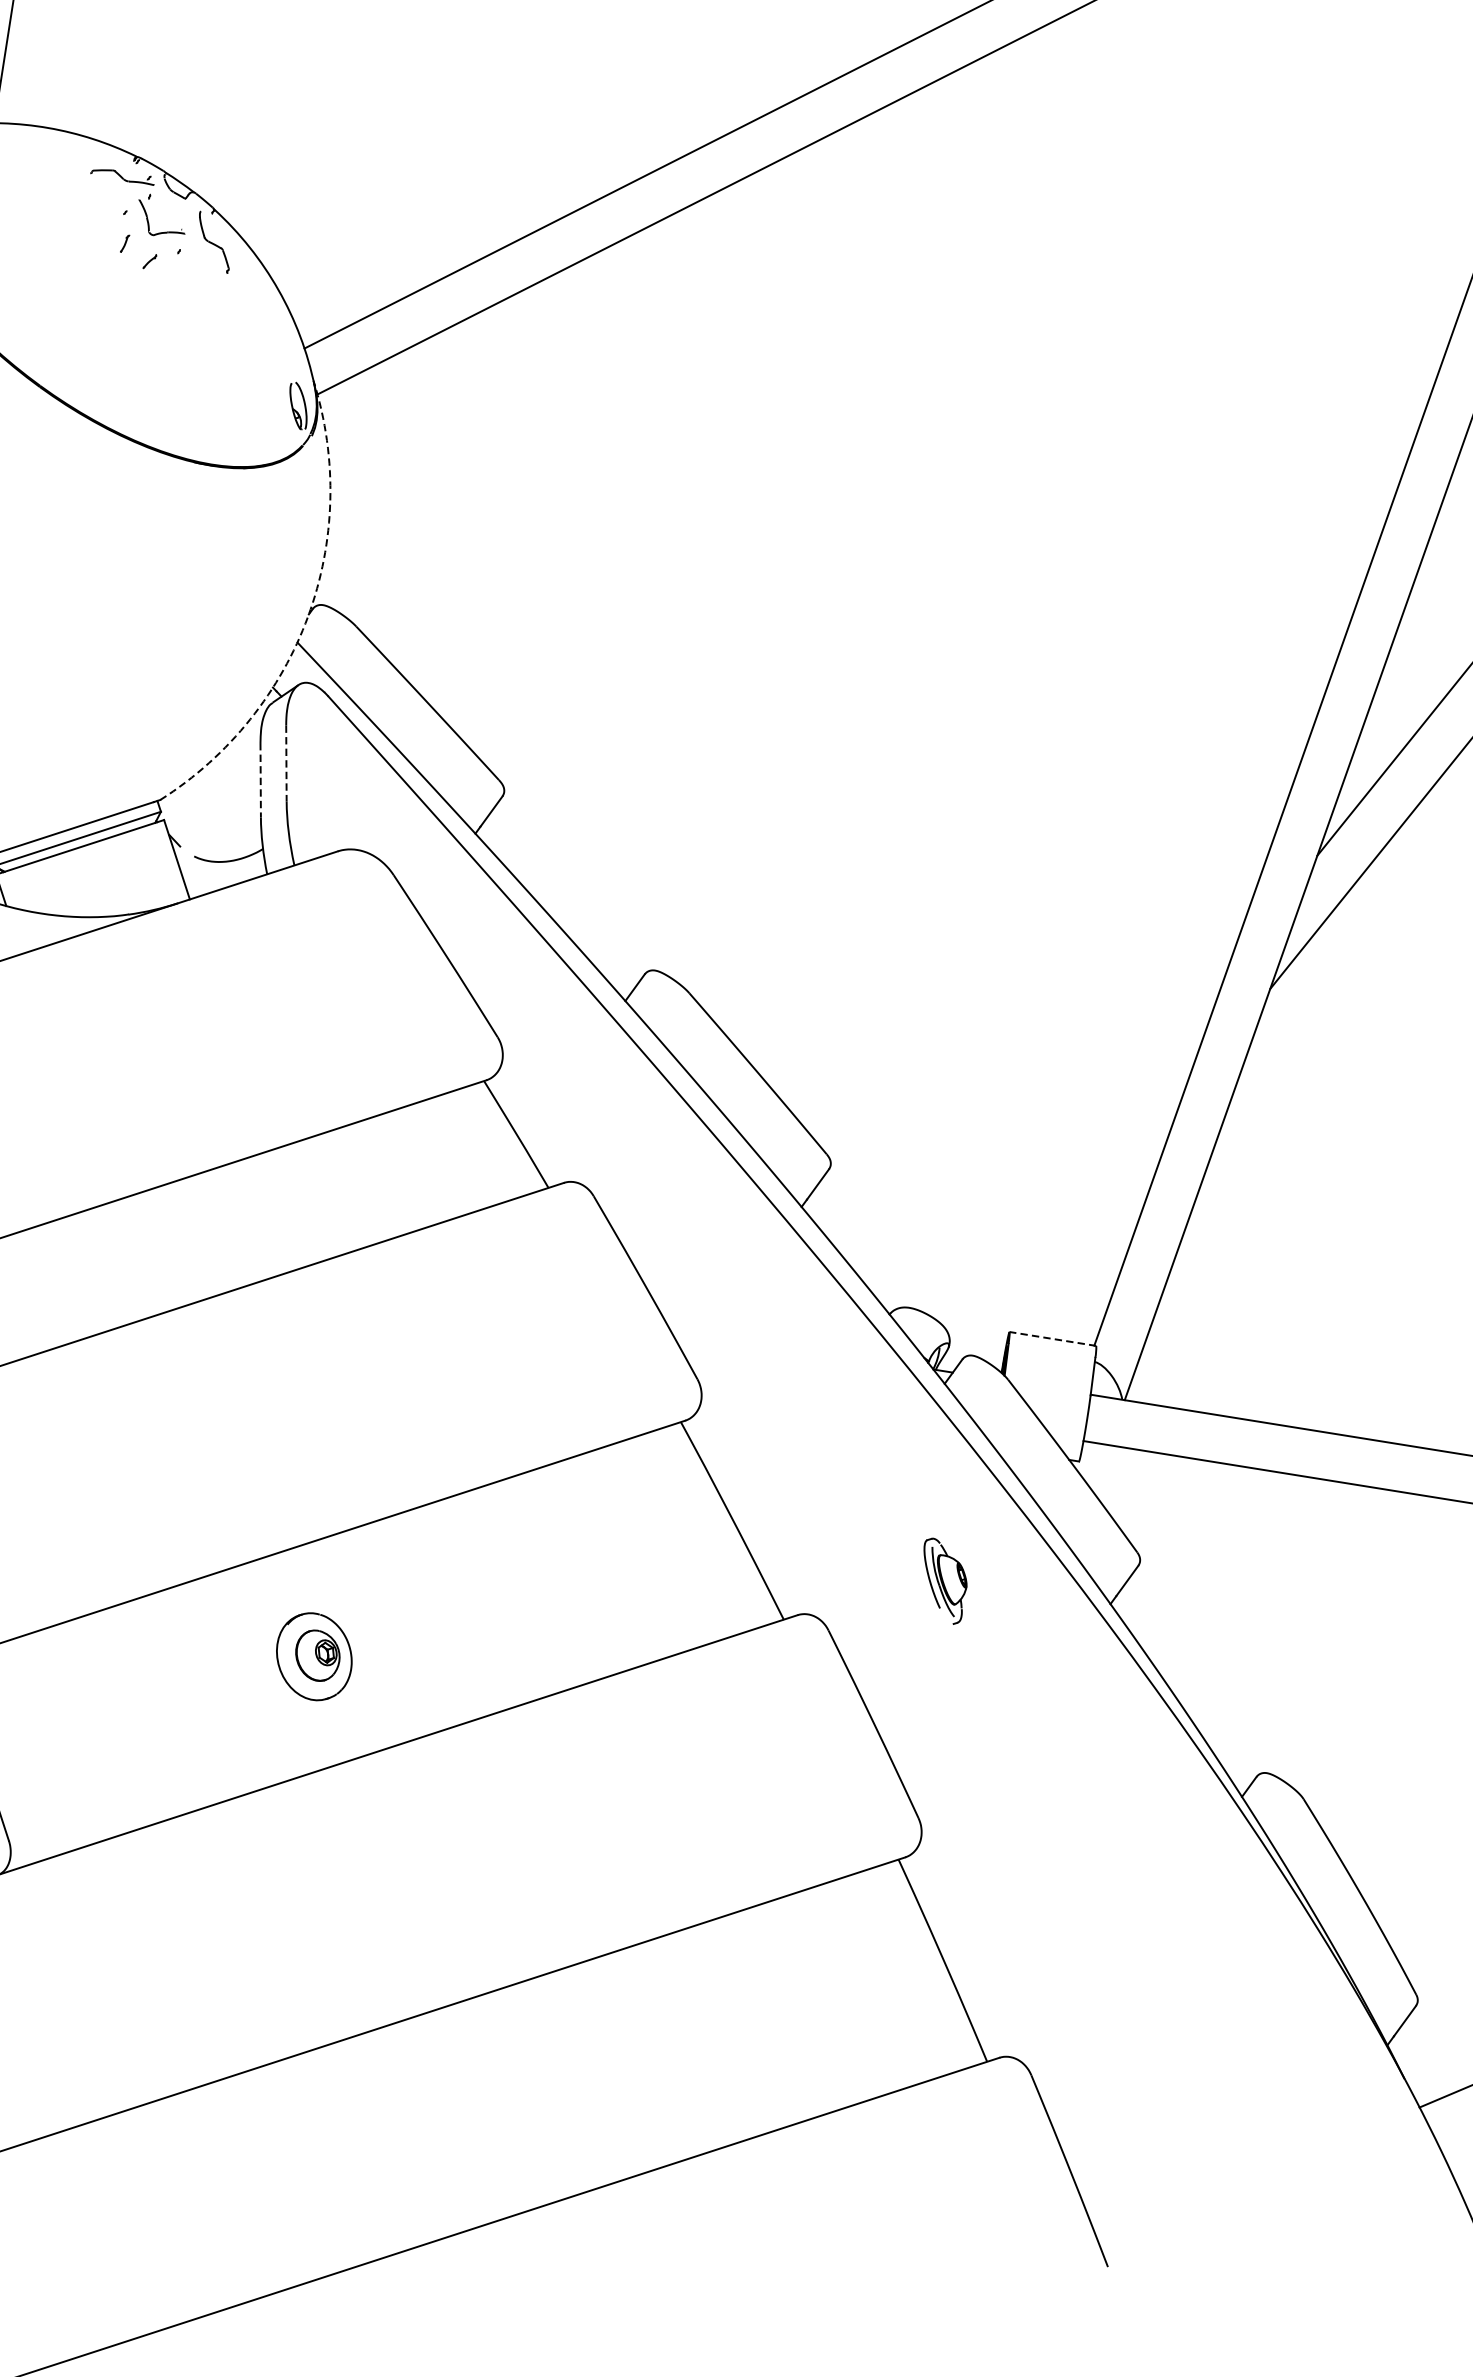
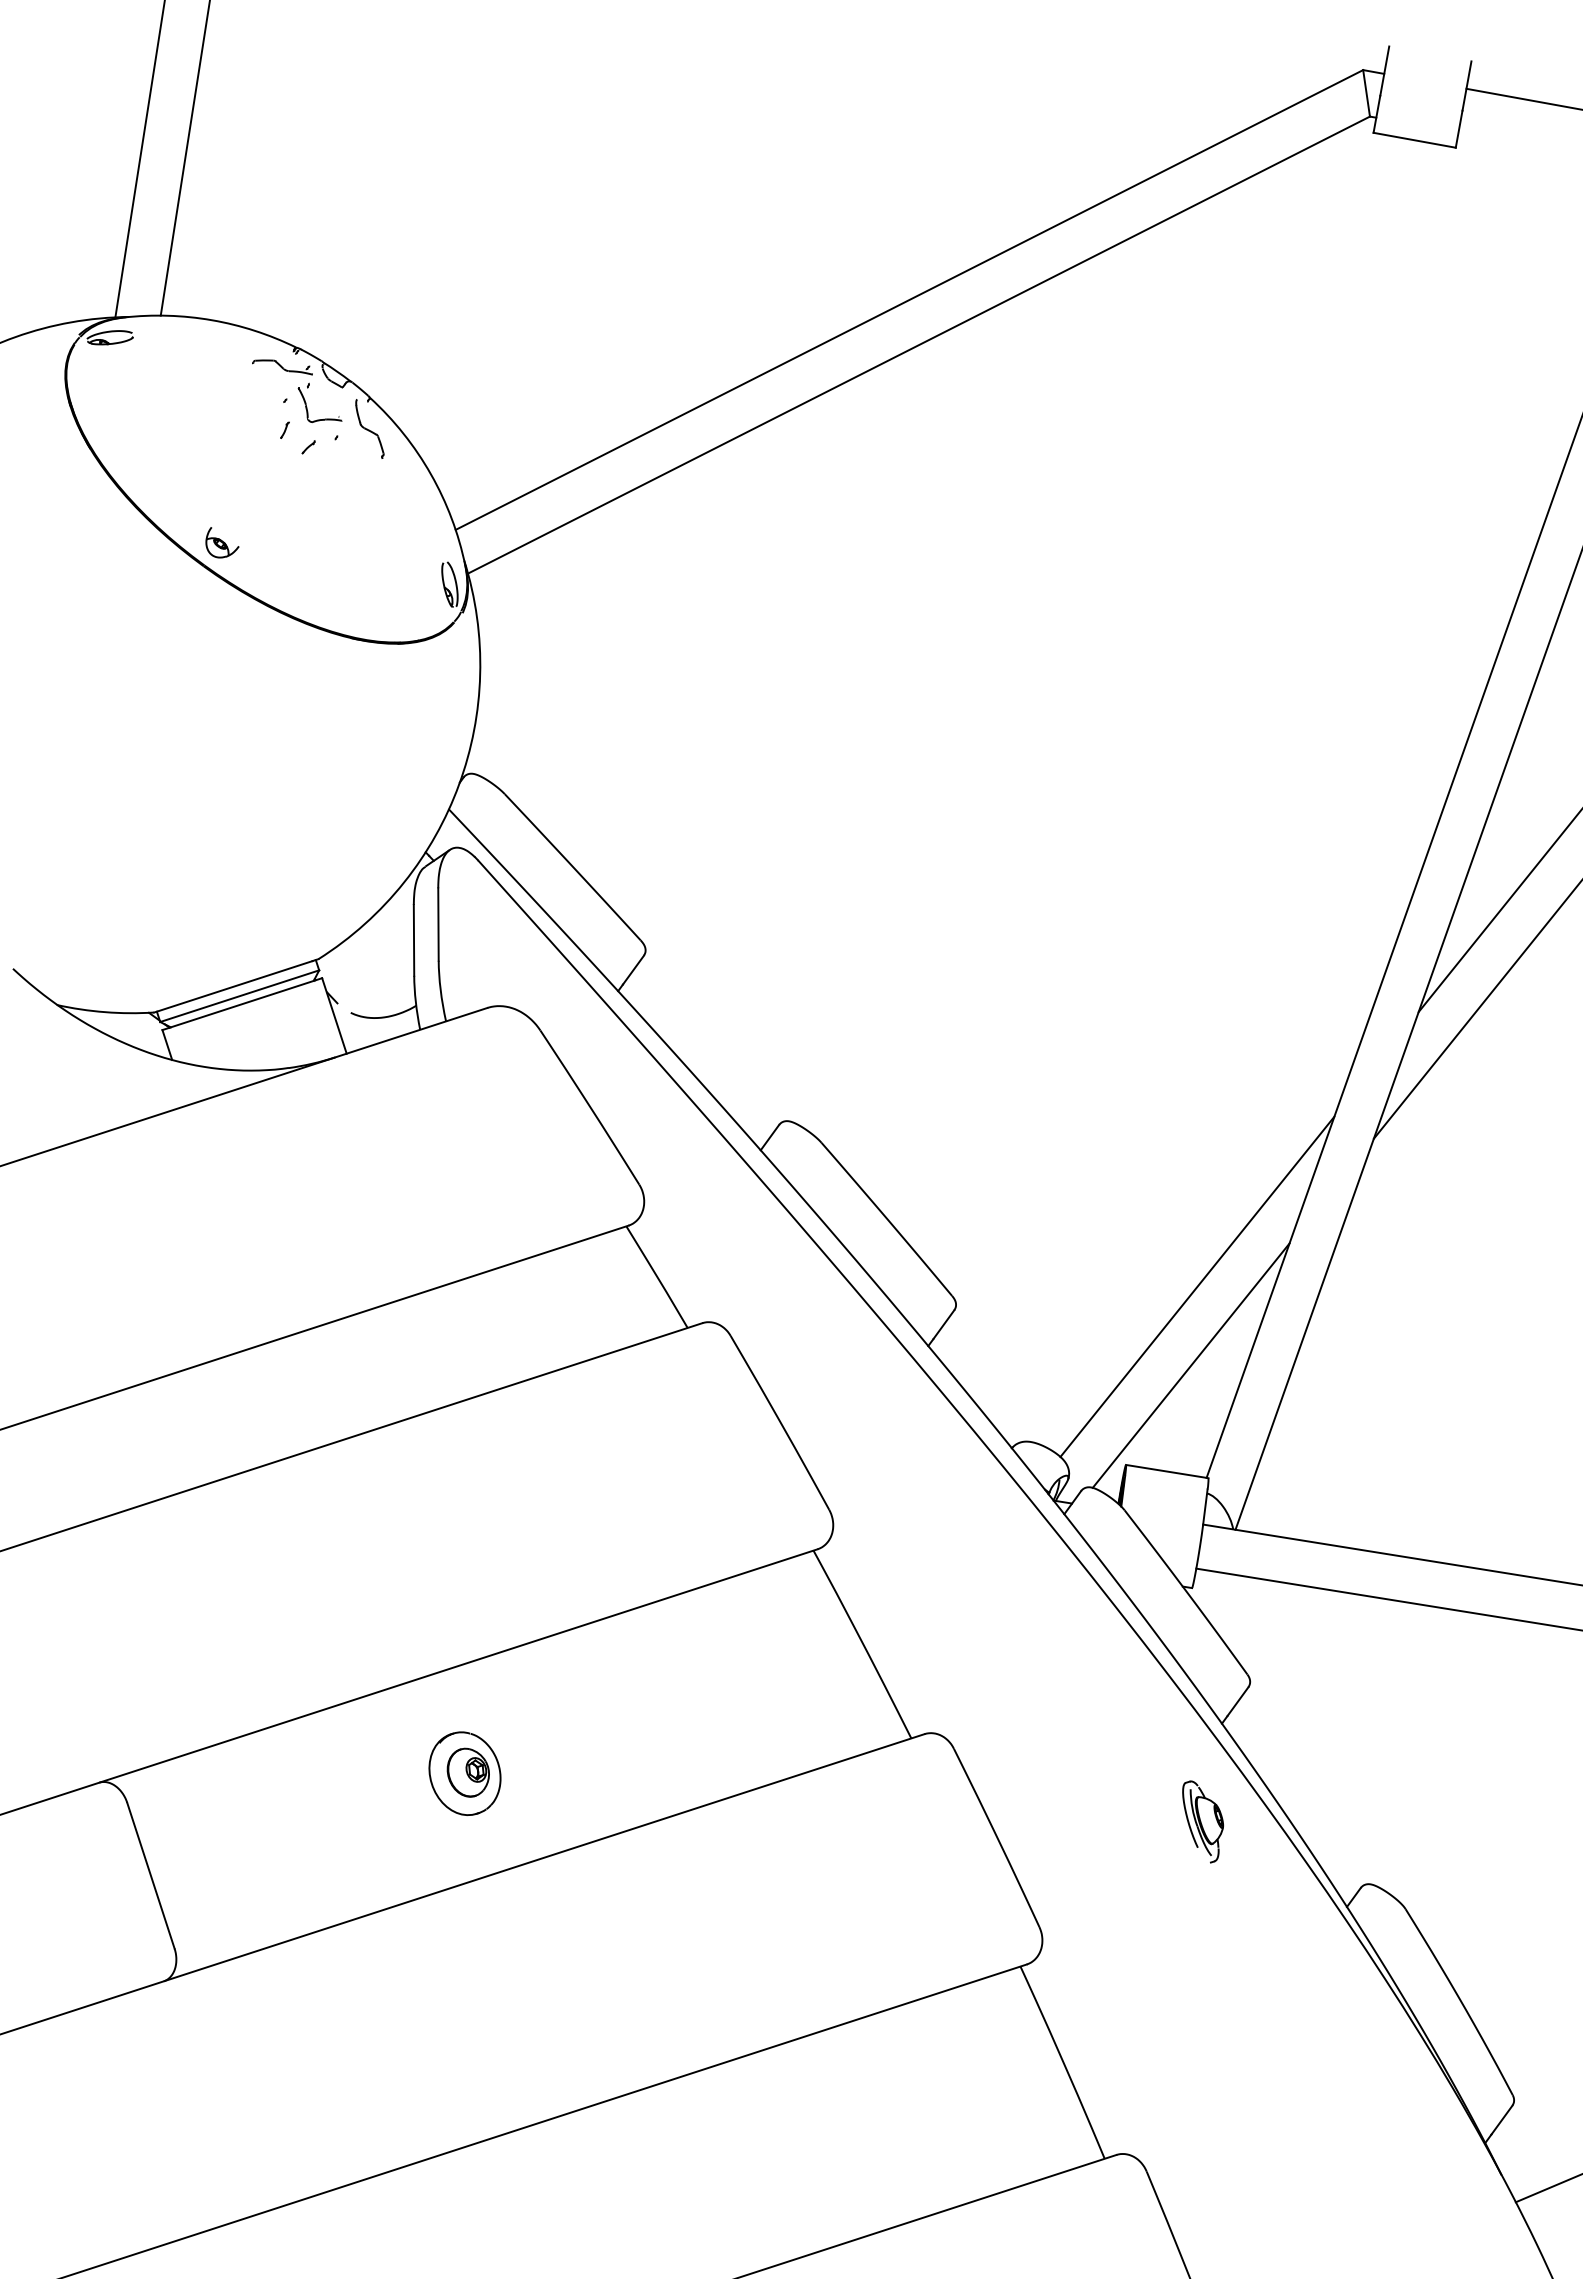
part: (59, 361) -> (222, 542), added
arc: (308, 616) -> (459, 784), dashed -> solid
line: (286, 764) -> (438, 925), dashed -> solid
line: (261, 780) -> (414, 940), dashed -> solid
line: (1084, 1144) -> (1197, 1286), added
line: (1077, 1227) -> (1190, 1365), added
line: (1053, 1338) -> (1167, 1471), dashed -> solid
part: (944, 1580) -> (1202, 1821), moved

